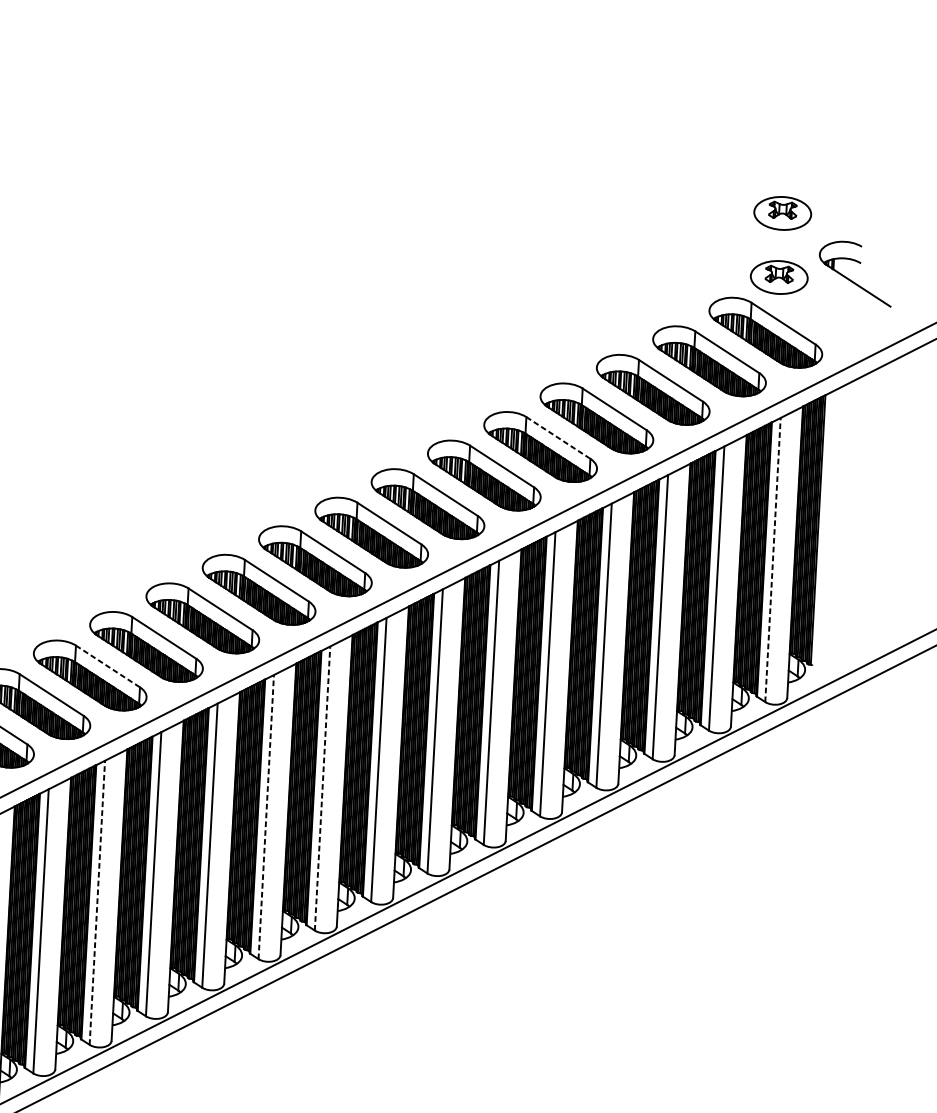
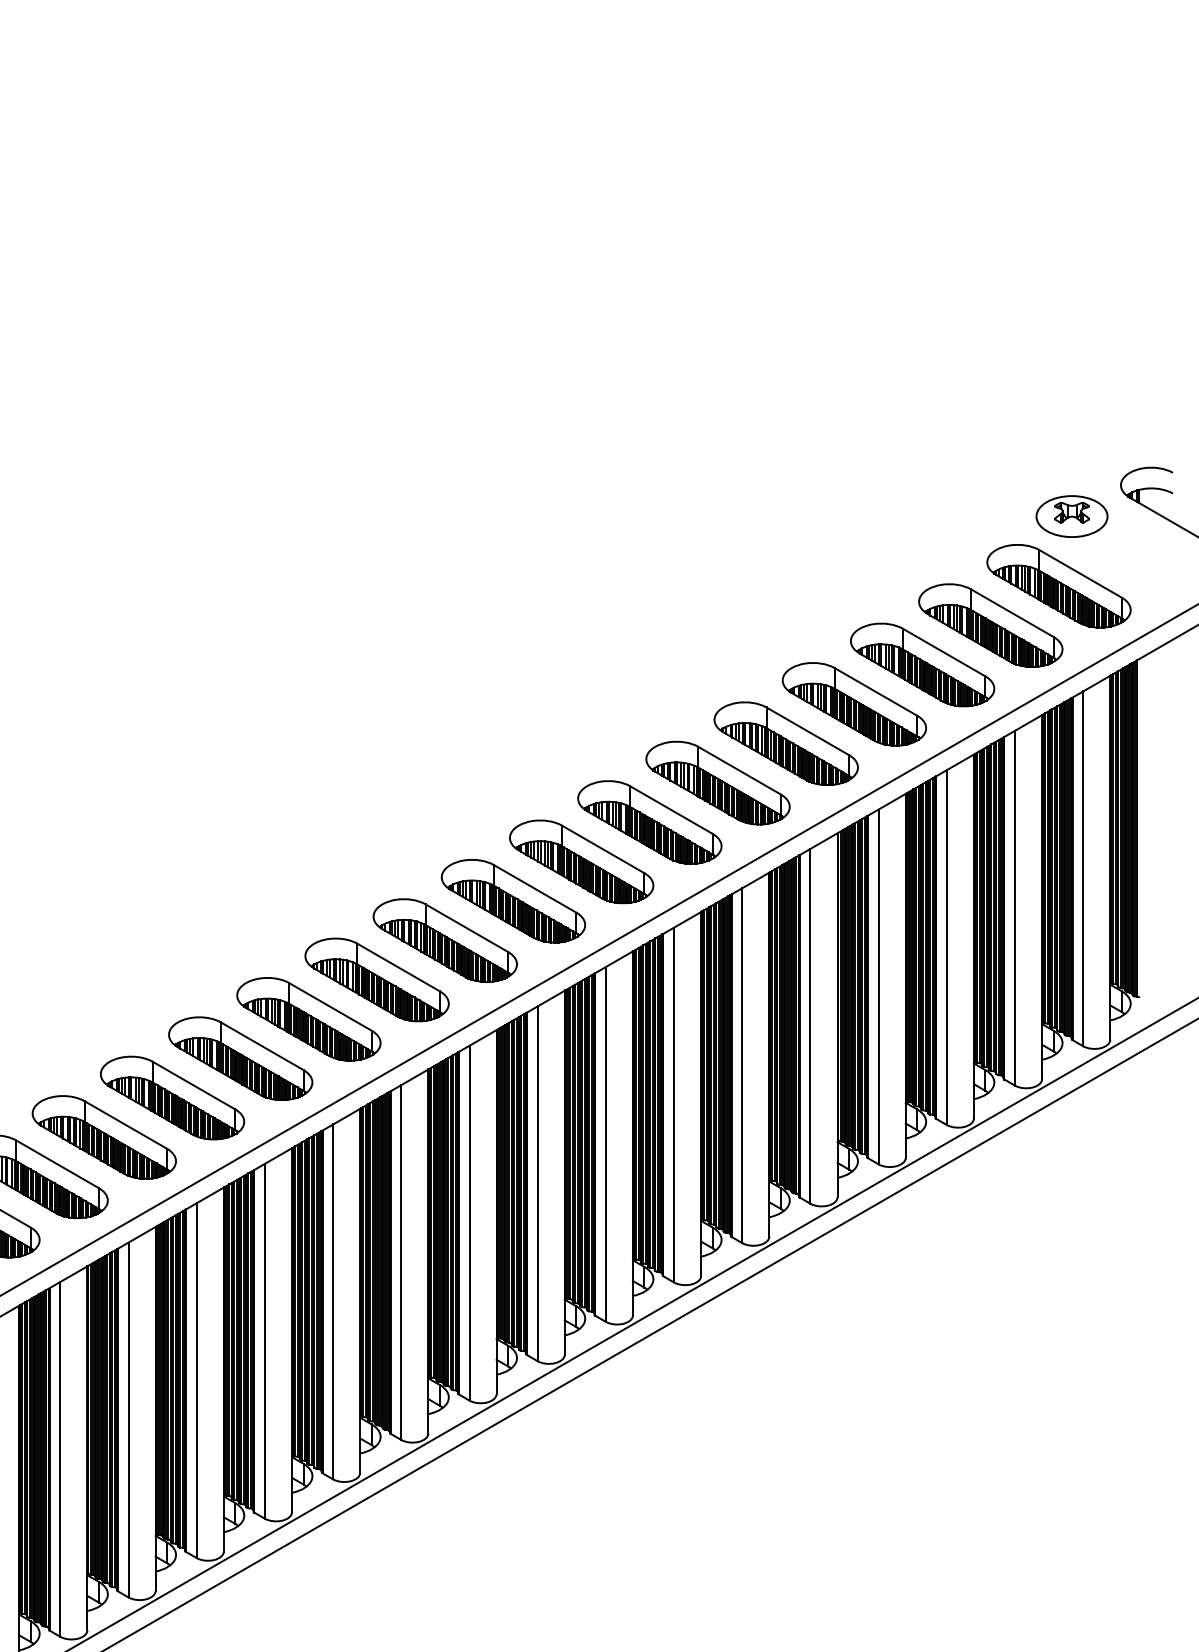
part: (782, 213) -> (1071, 436), removed
line: (558, 438) -> (807, 731), dashed -> solid
line: (773, 559) -> (1083, 868), dashed -> solid
line: (108, 666) -> (262, 1046), dashed -> solid
line: (322, 788) -> (537, 1183), dashed -> solid
line: (266, 816) -> (469, 1222), dashed -> solid
line: (97, 902) -> (264, 1340), dashed -> solid

